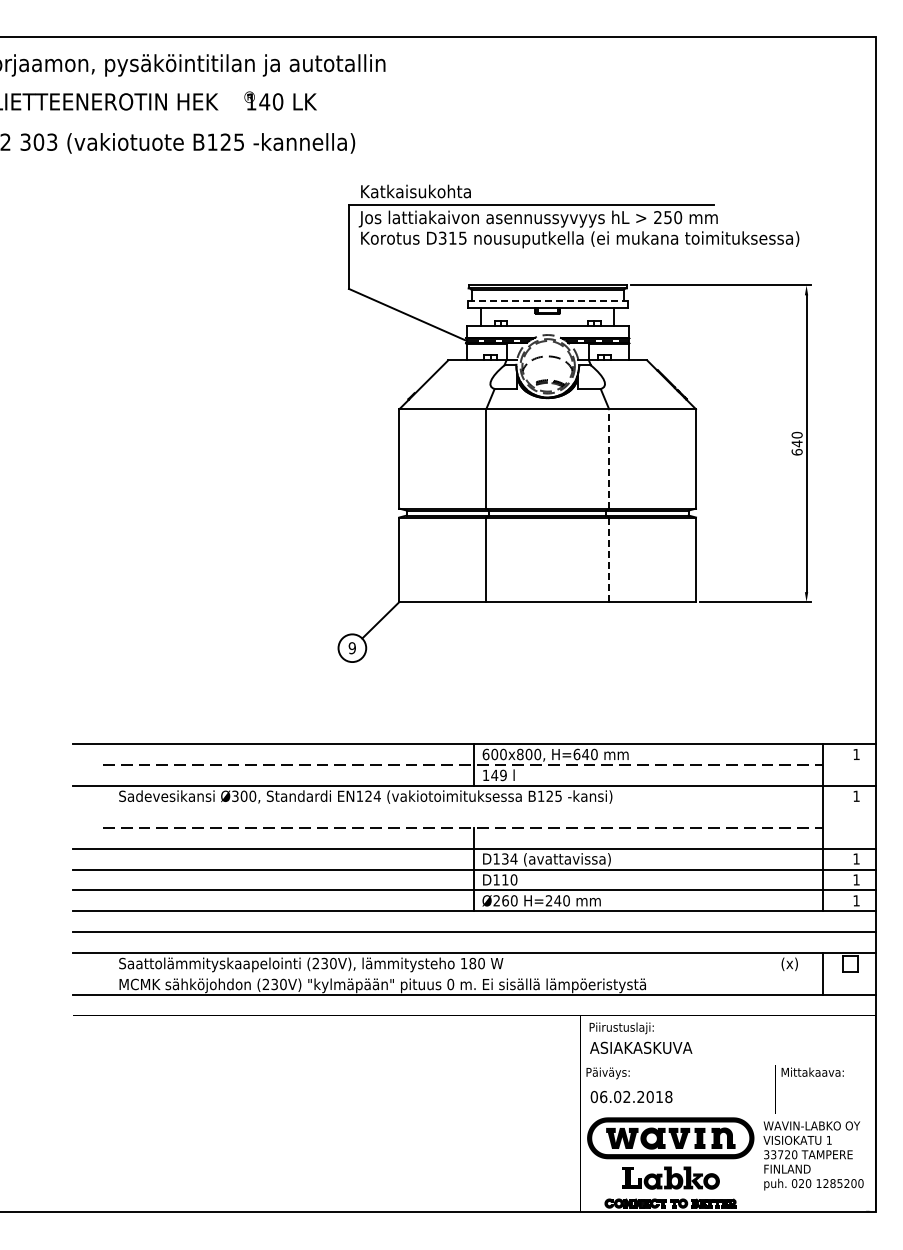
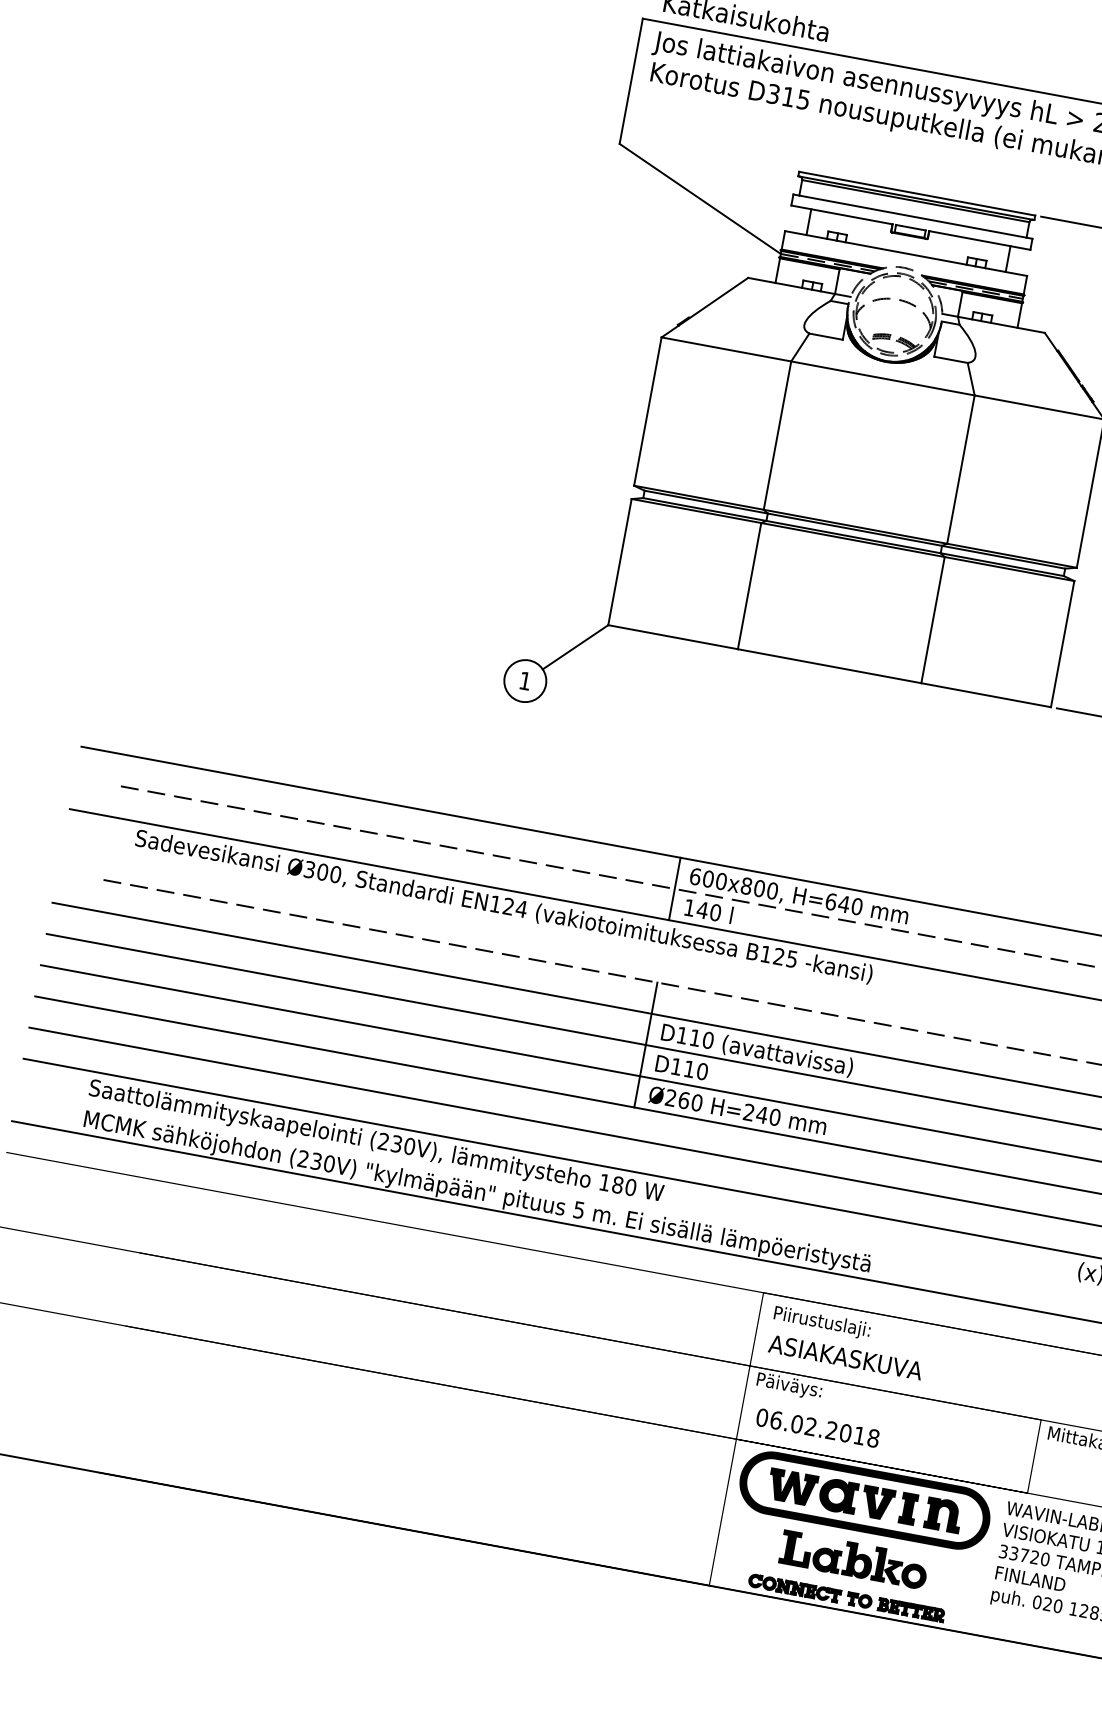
line: (548, 300) -> (914, 216), dashed -> solid
line: (609, 458) -> (961, 469), dashed -> solid
line: (609, 559) -> (933, 619), dashed -> solid
text: (351, 648) -> (523, 681), 9 -> 1
text: (503, 775) -> (715, 912), 149 -> 140
text: (509, 858) -> (701, 1038), D134 -> D110
text: (450, 984) -> (578, 1210), 0 -> 5

